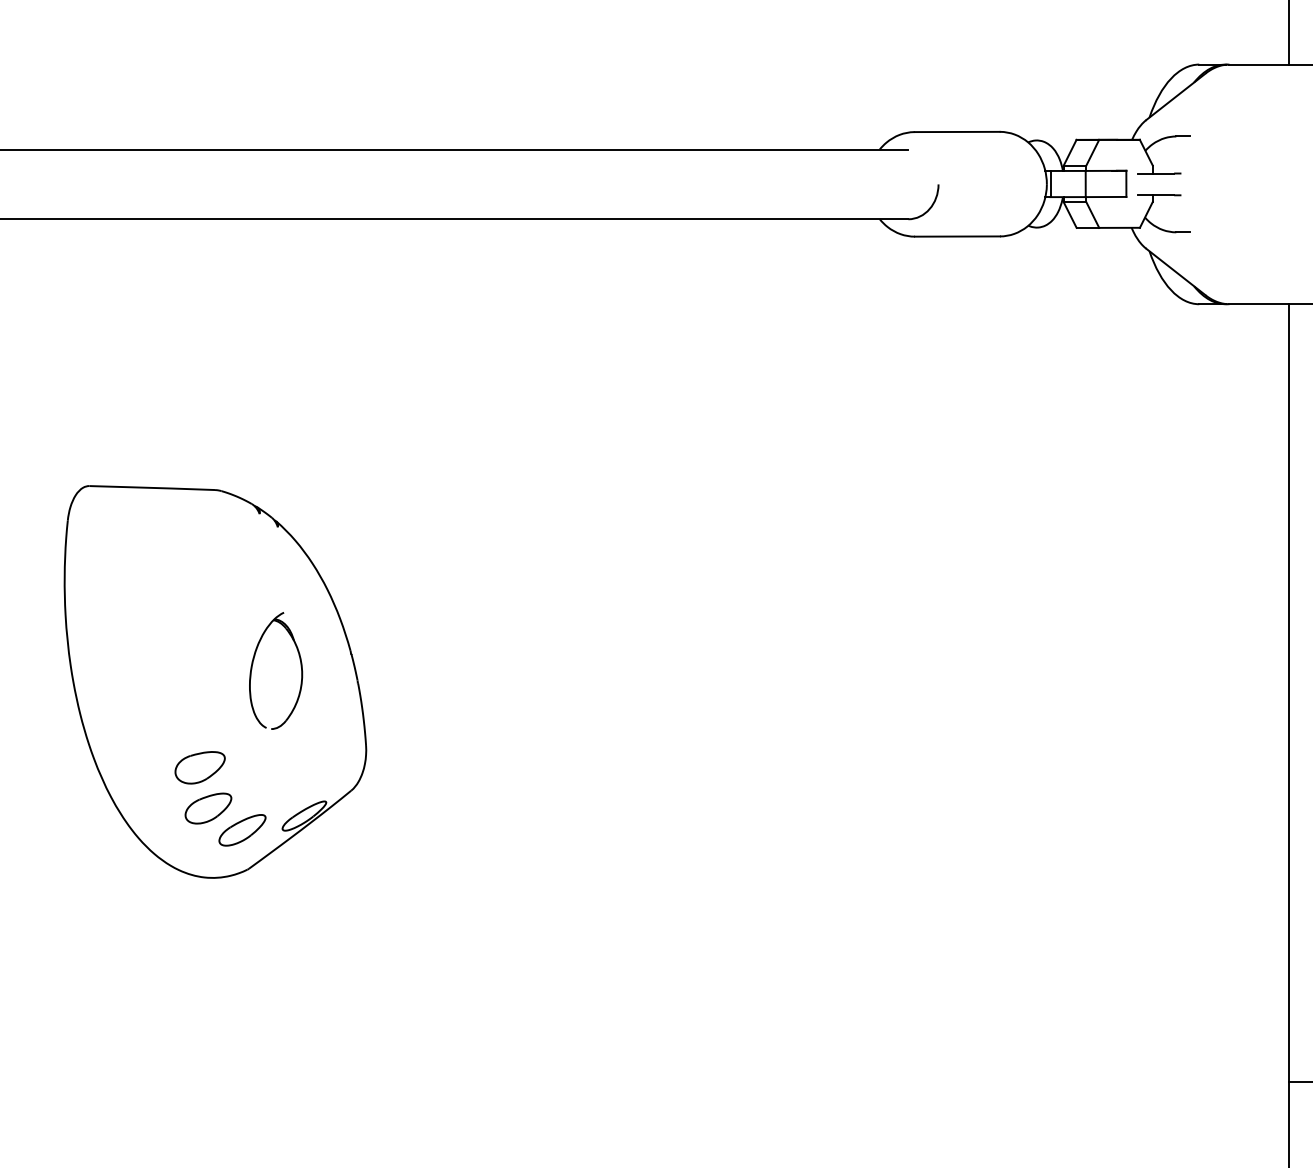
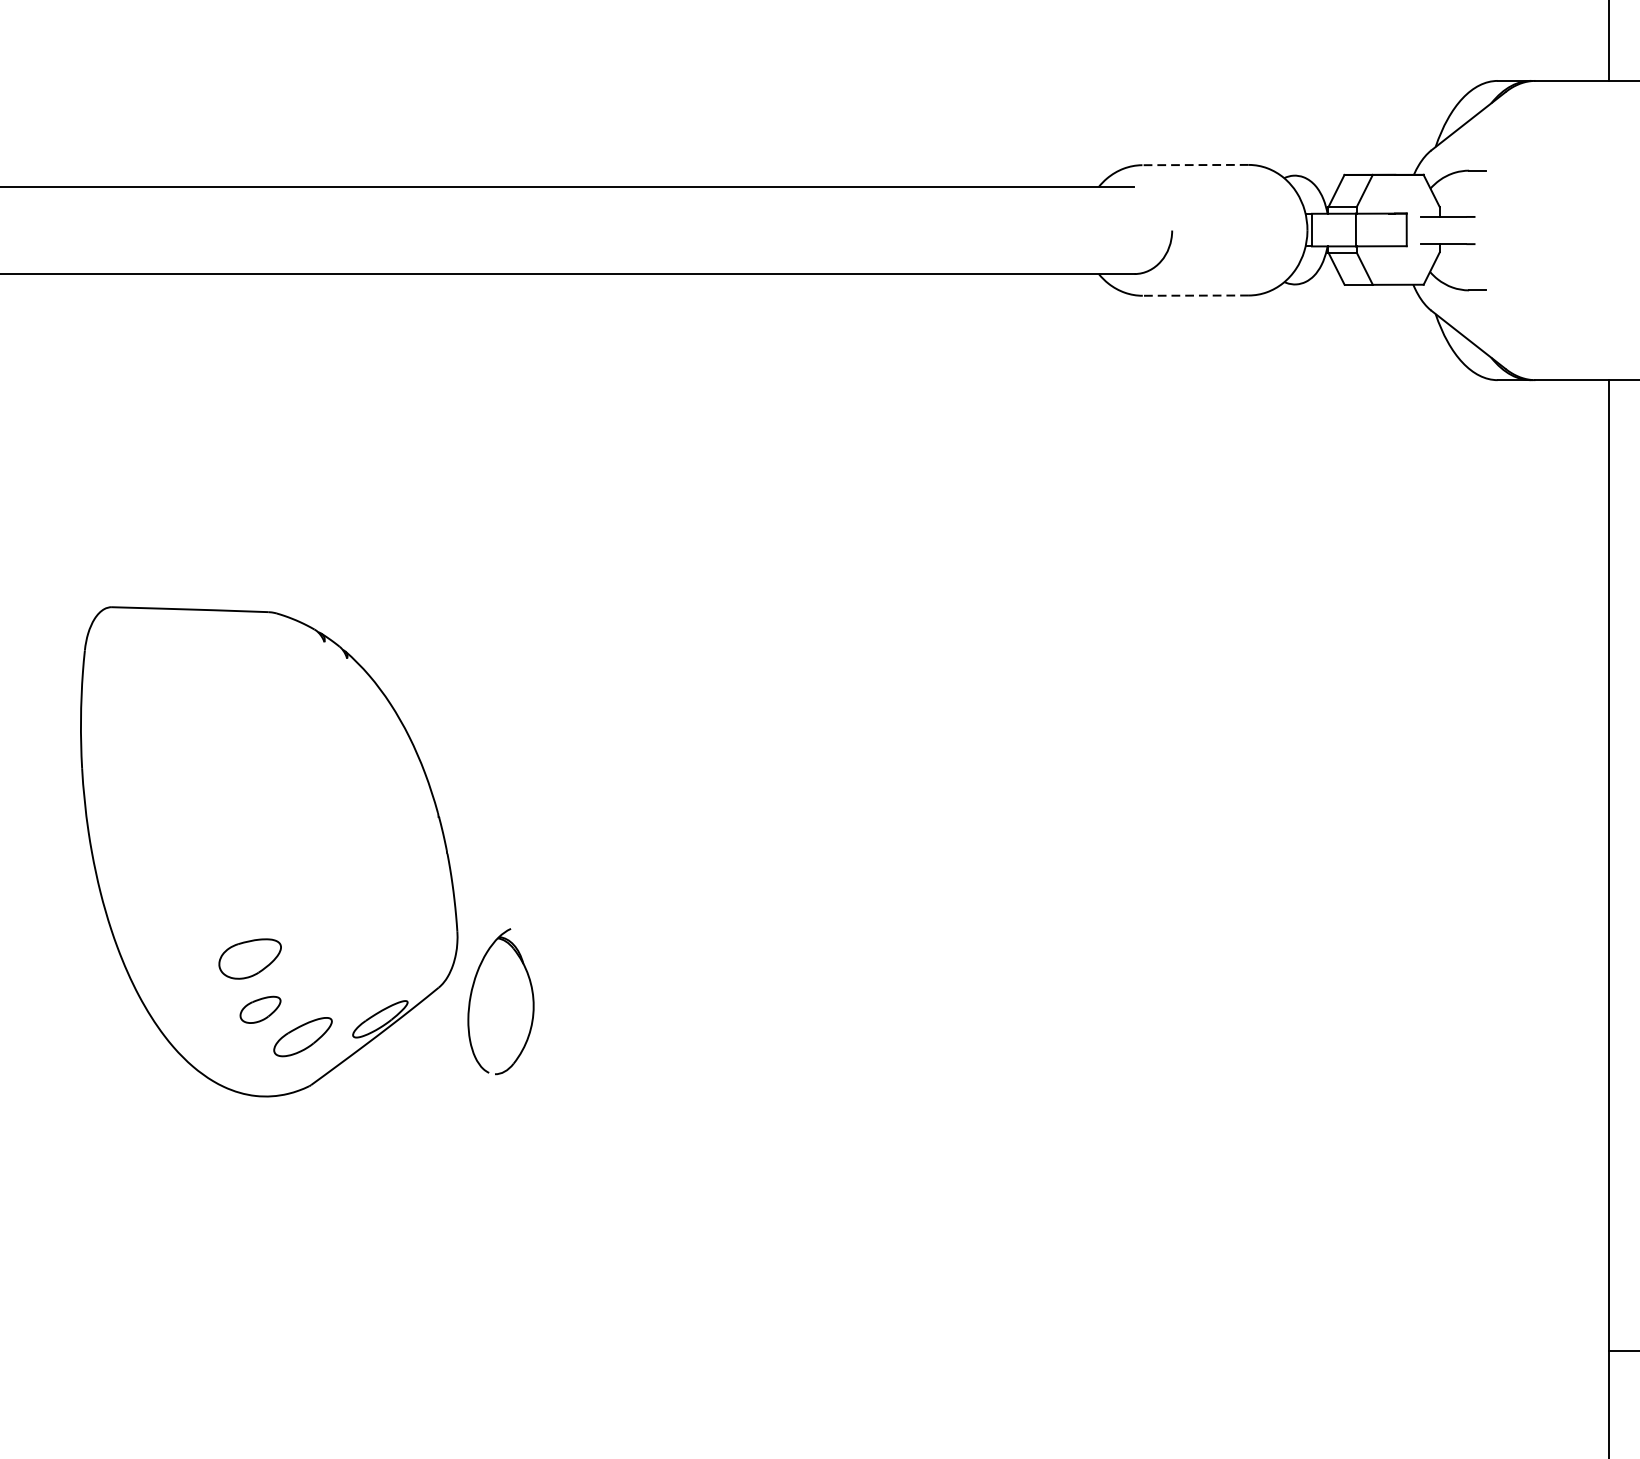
line: (956, 131) -> (1194, 164), solid -> dashed
line: (957, 236) -> (1195, 295), solid -> dashed
part: (253, 664) -> (472, 993), moved
part: (208, 808) -> (260, 1009), size x0.7

